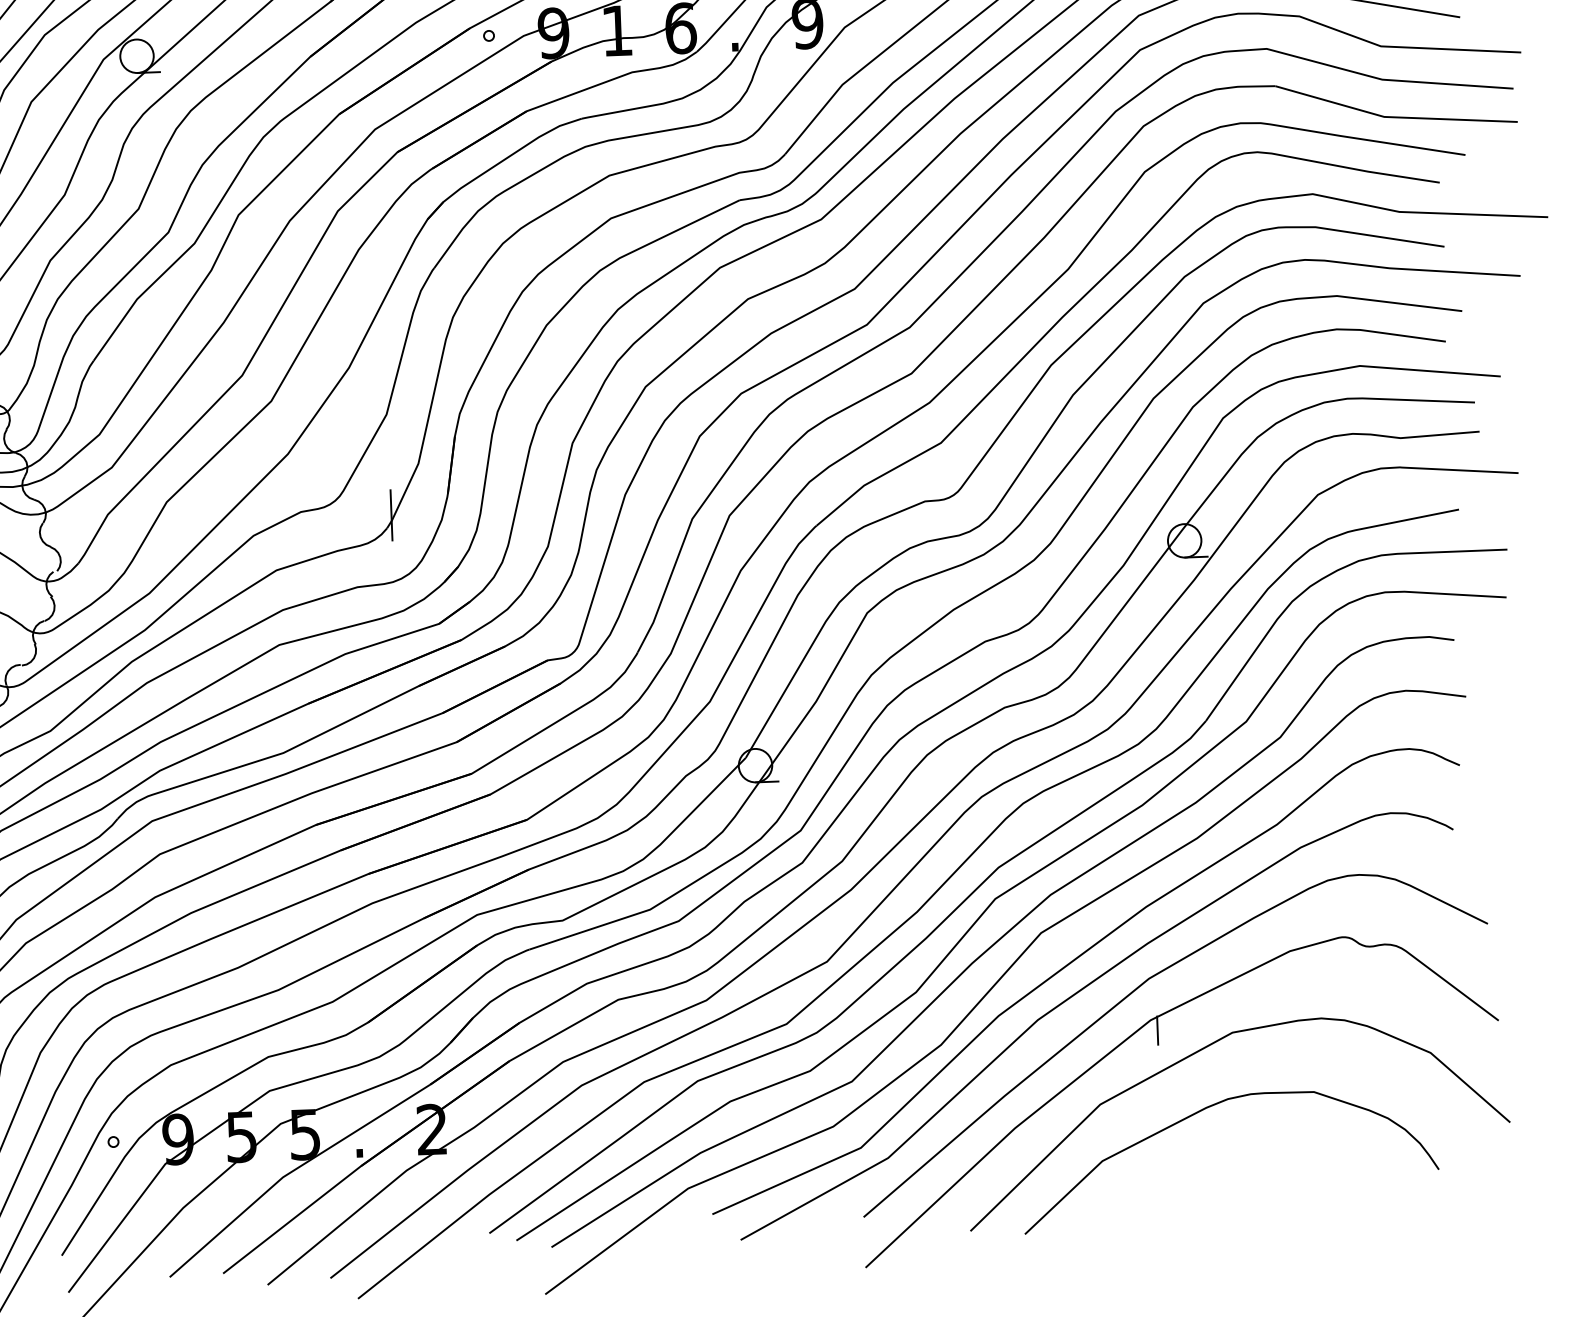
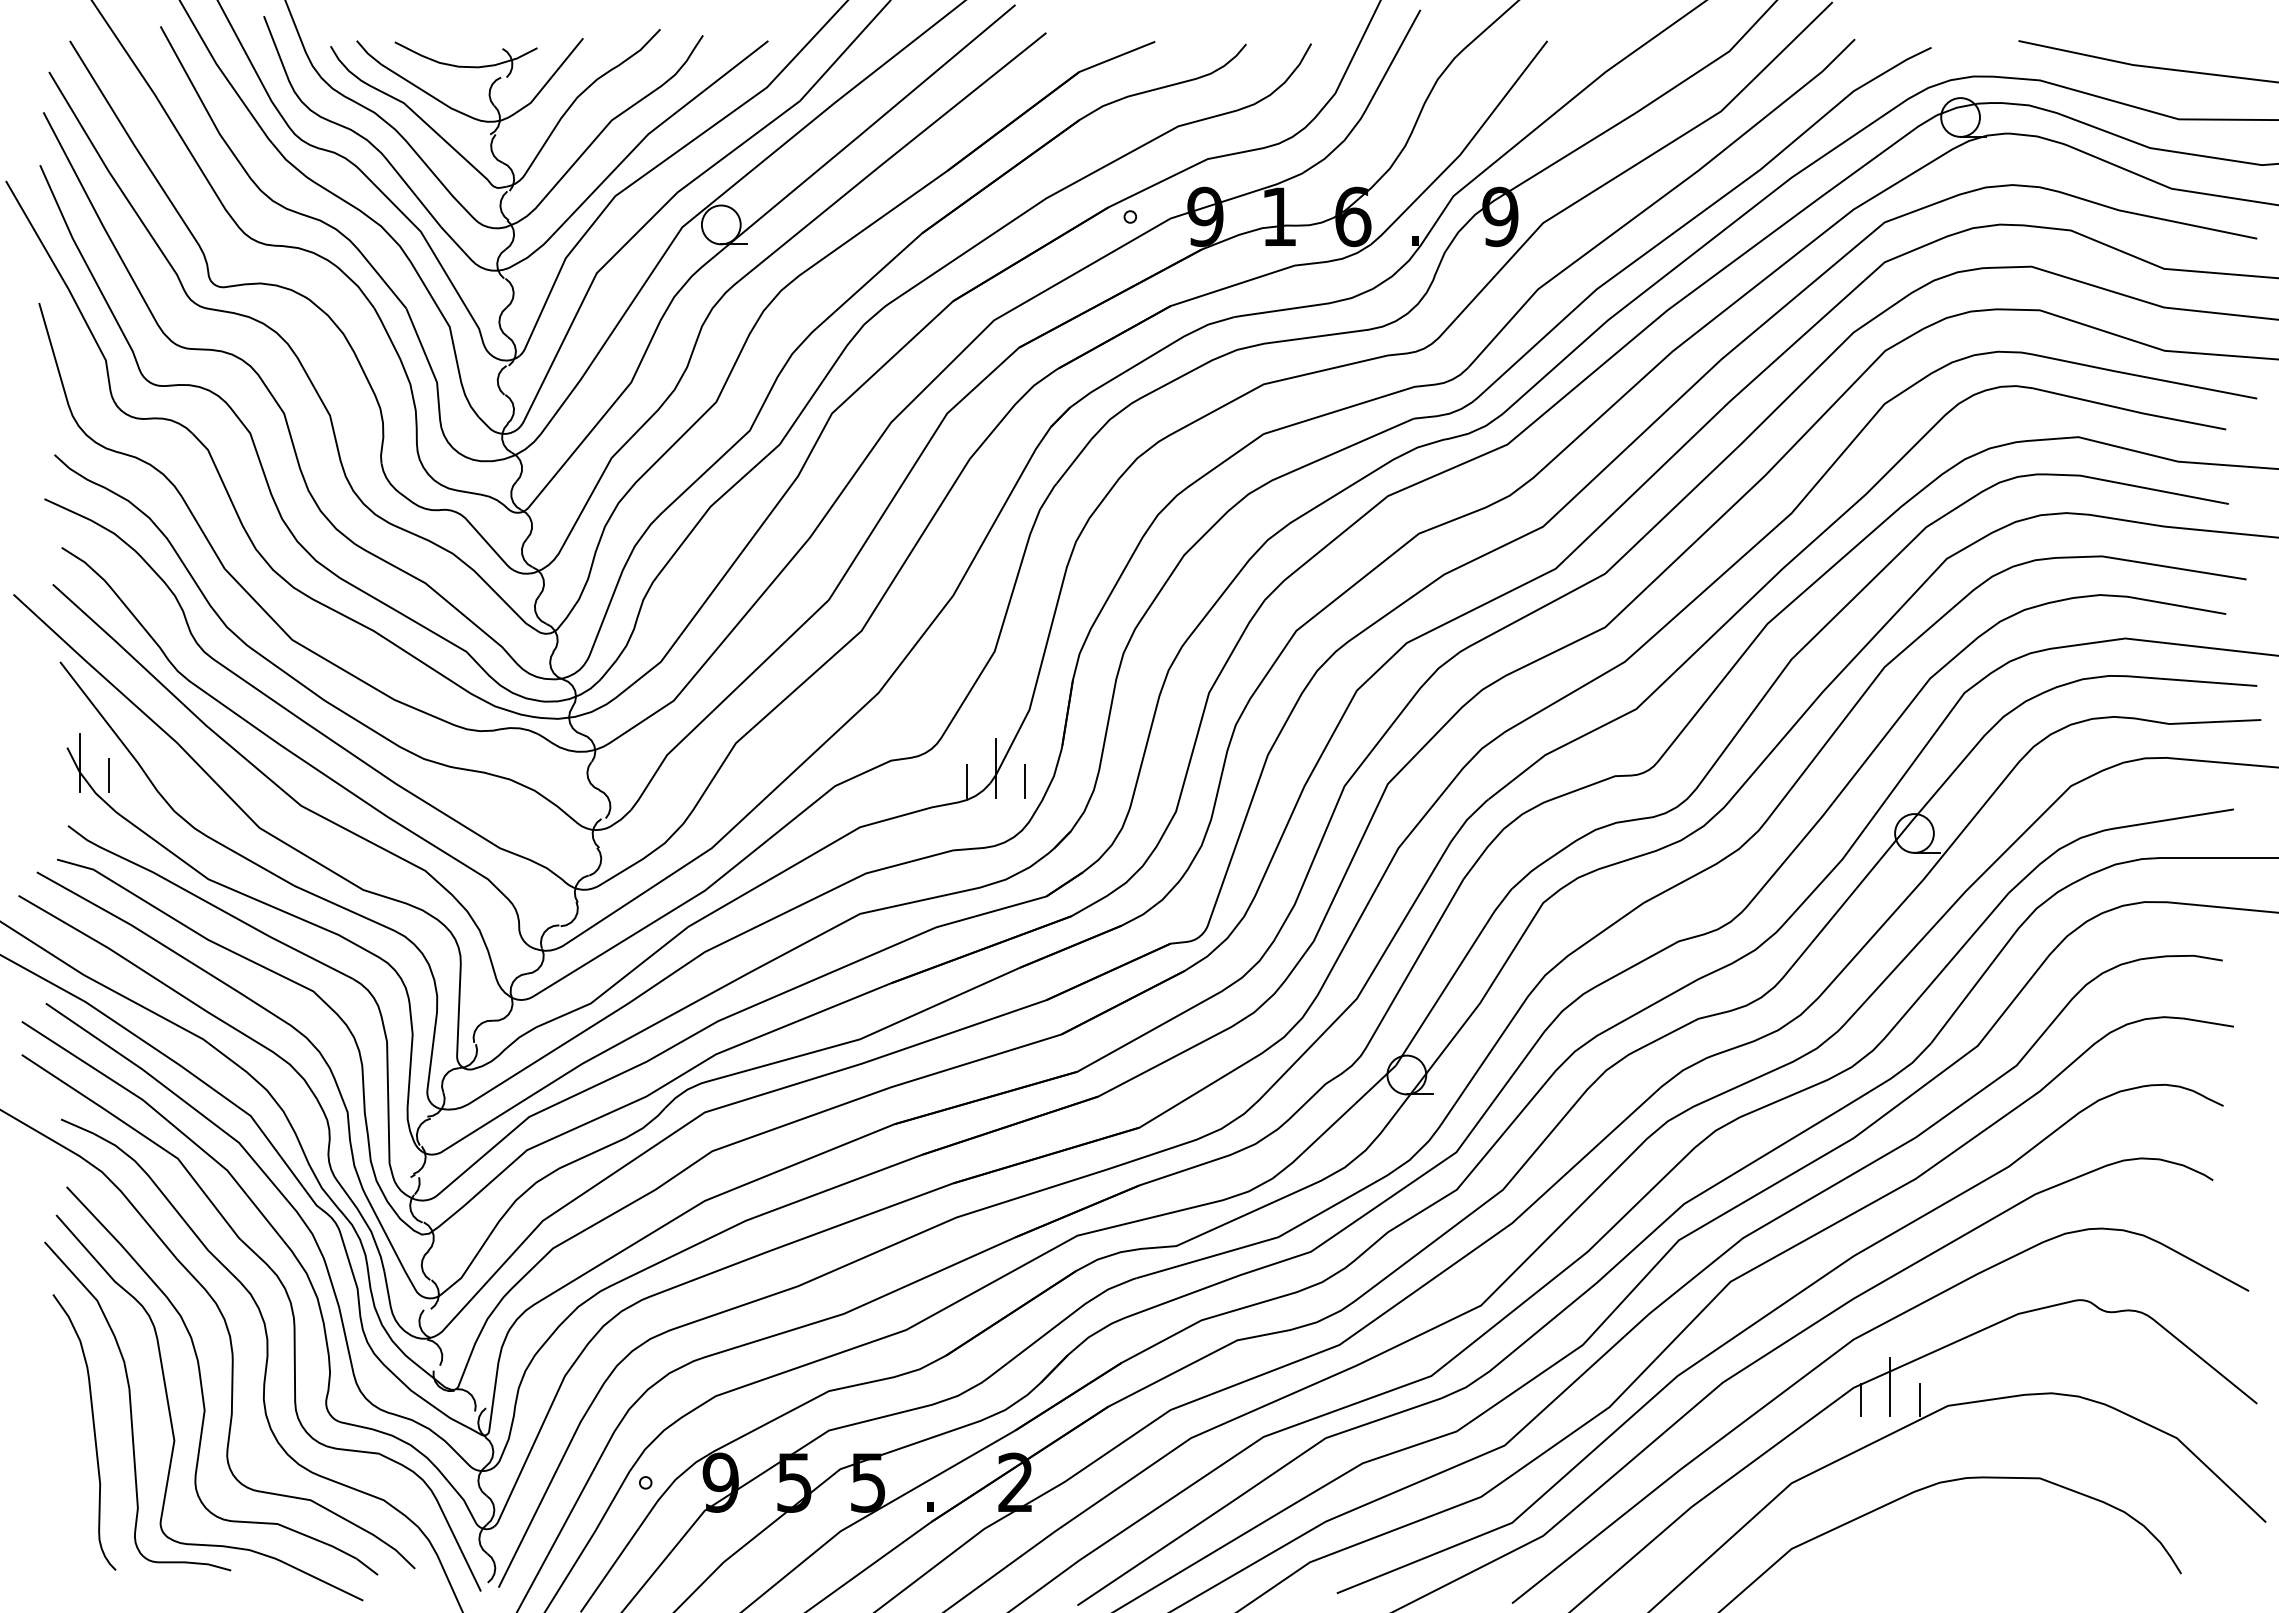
line: (416, 525) -> (1024, 781), added
line: (366, 527) -> (966, 781), added
line: (1182, 1018) -> (1890, 1387), added
line: (1207, 1028) -> (1919, 1399), added

